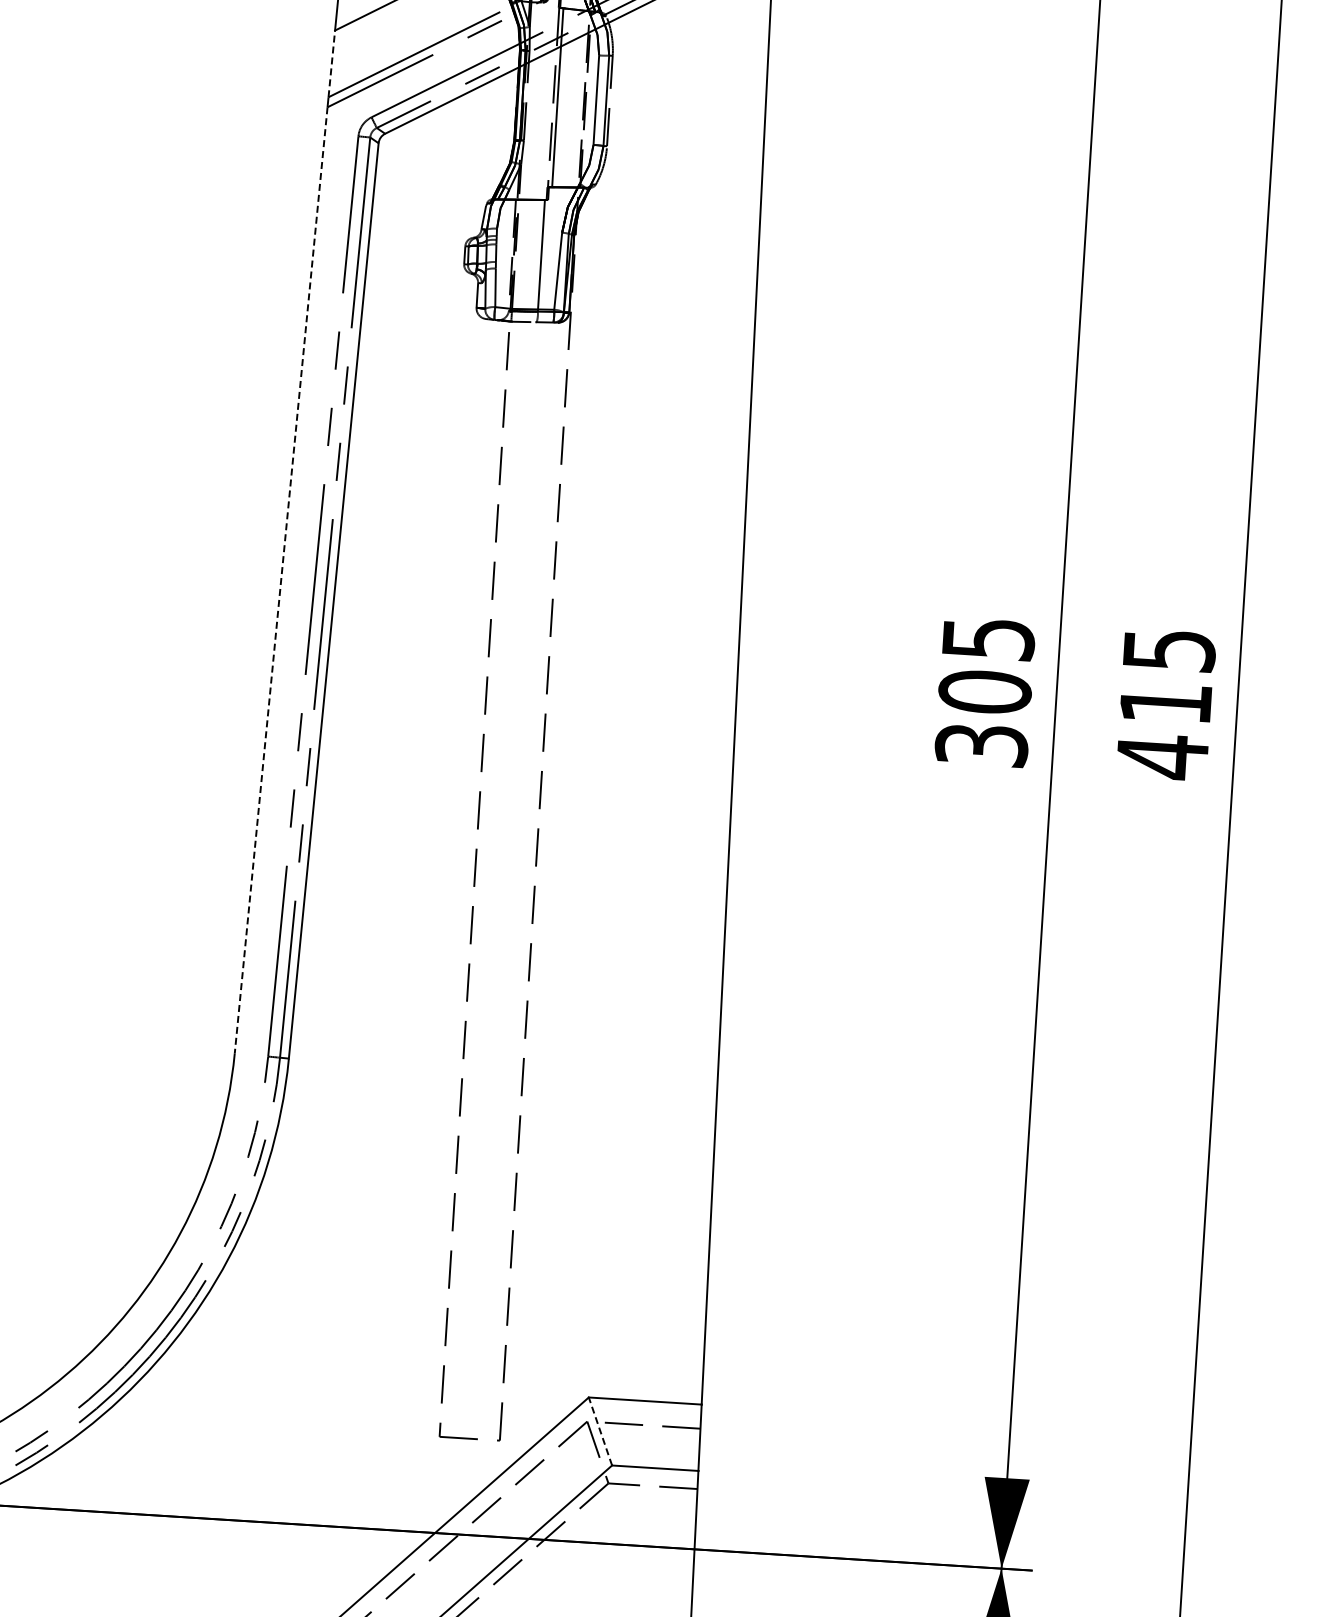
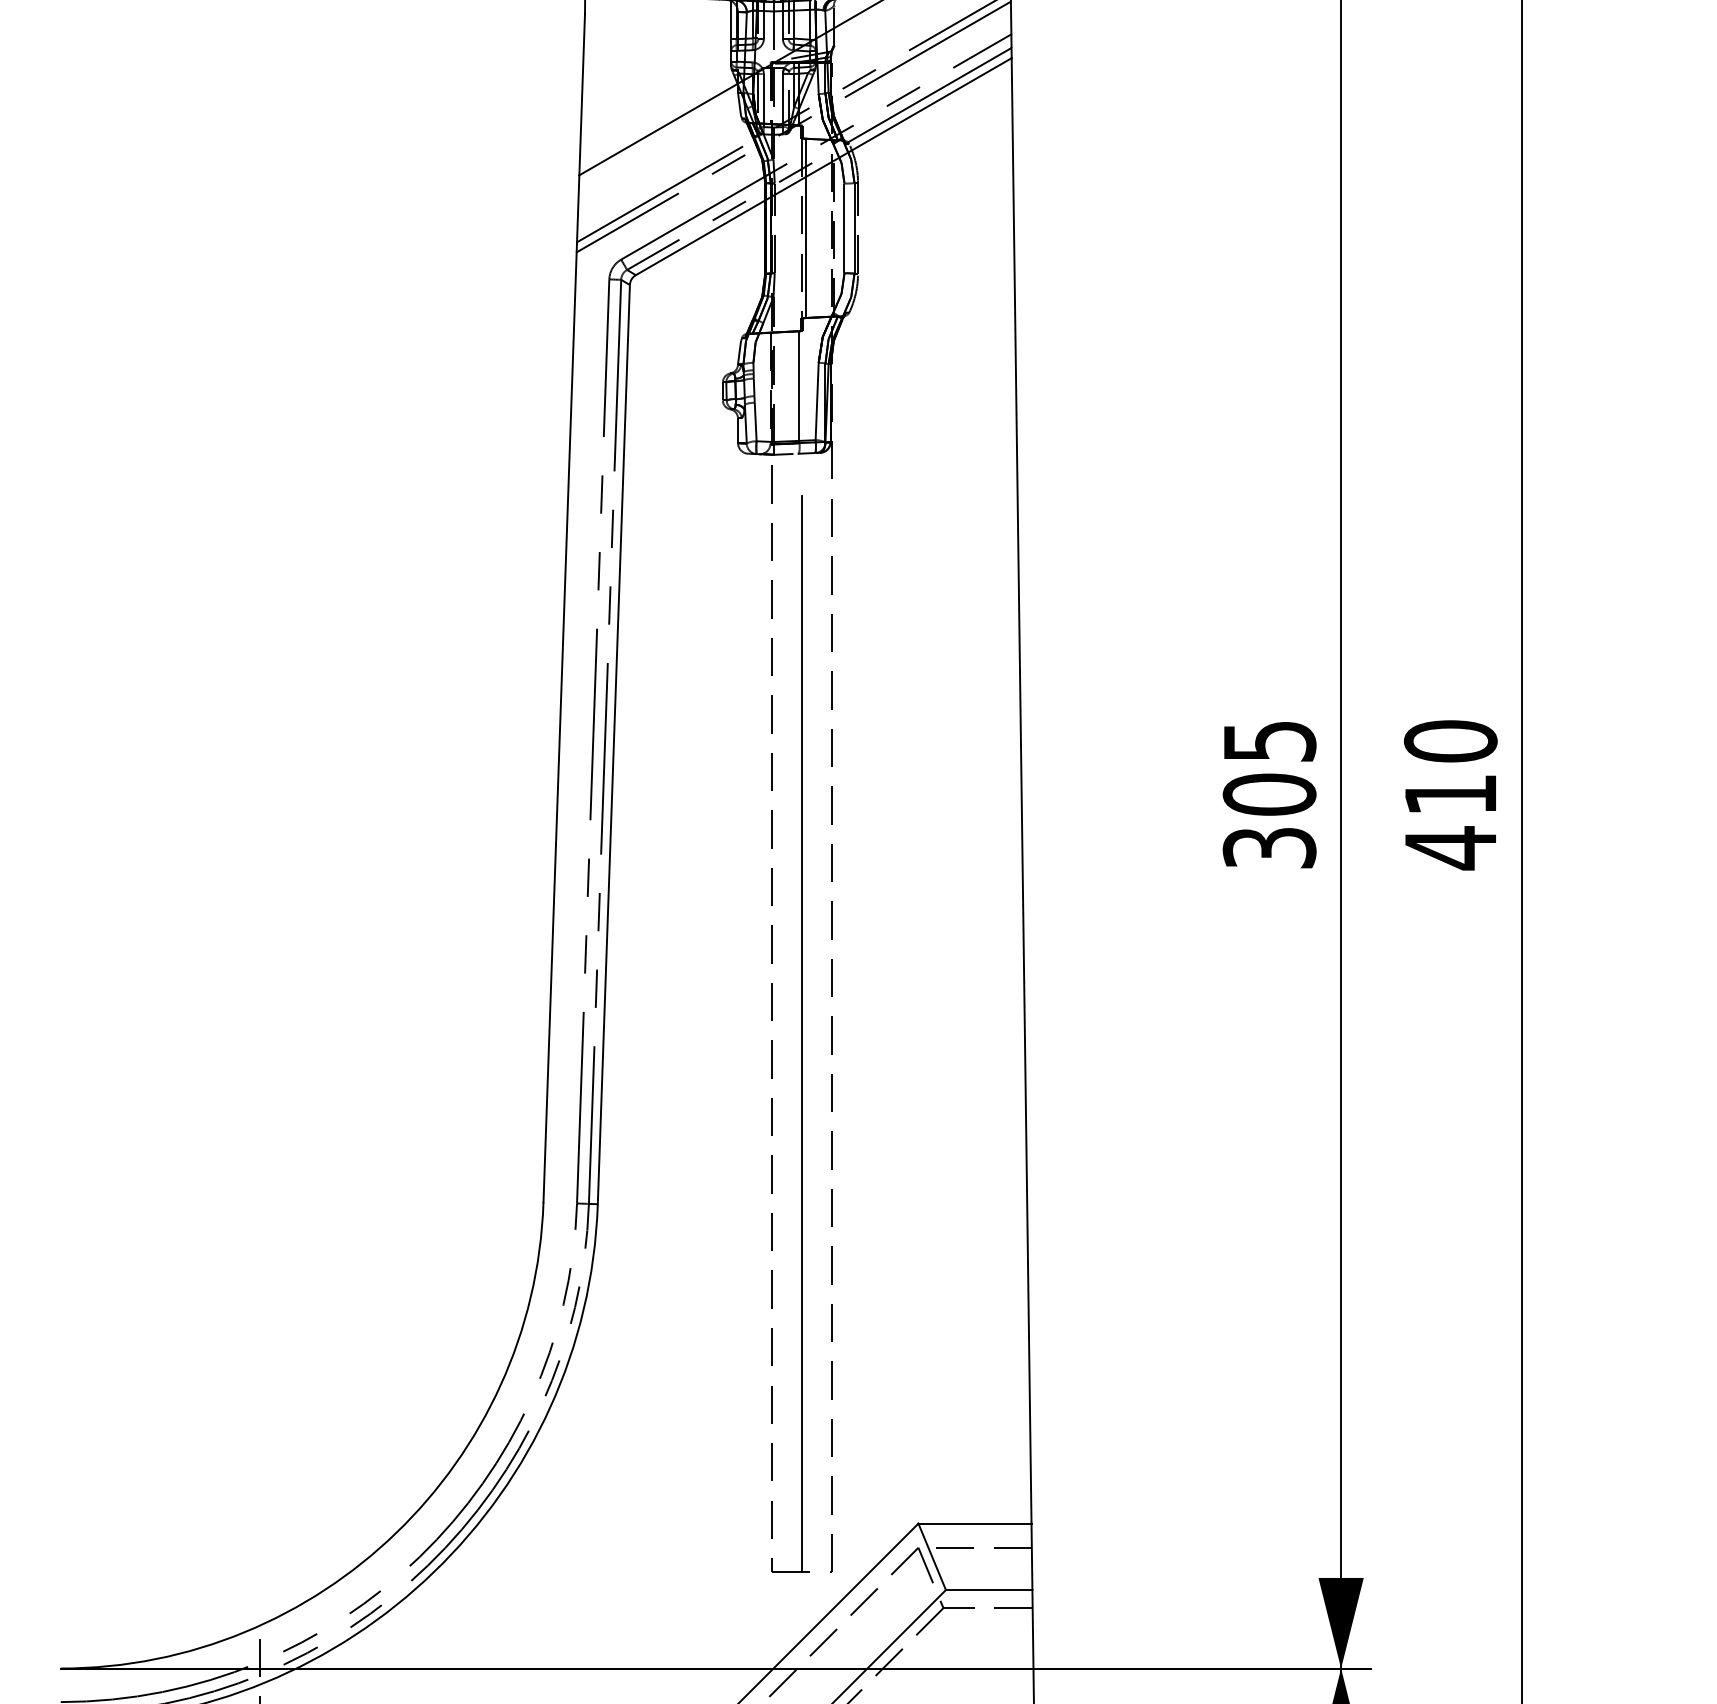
line: (332, 63) -> (578, 208), dashed -> solid
line: (281, 580) -> (560, 727), dashed -> solid
text: (1168, 650) -> (1450, 741), 415 -> 410
line: (503, 901) -> (802, 1033), added
line: (600, 1431) -> (932, 1556), dashed -> solid

